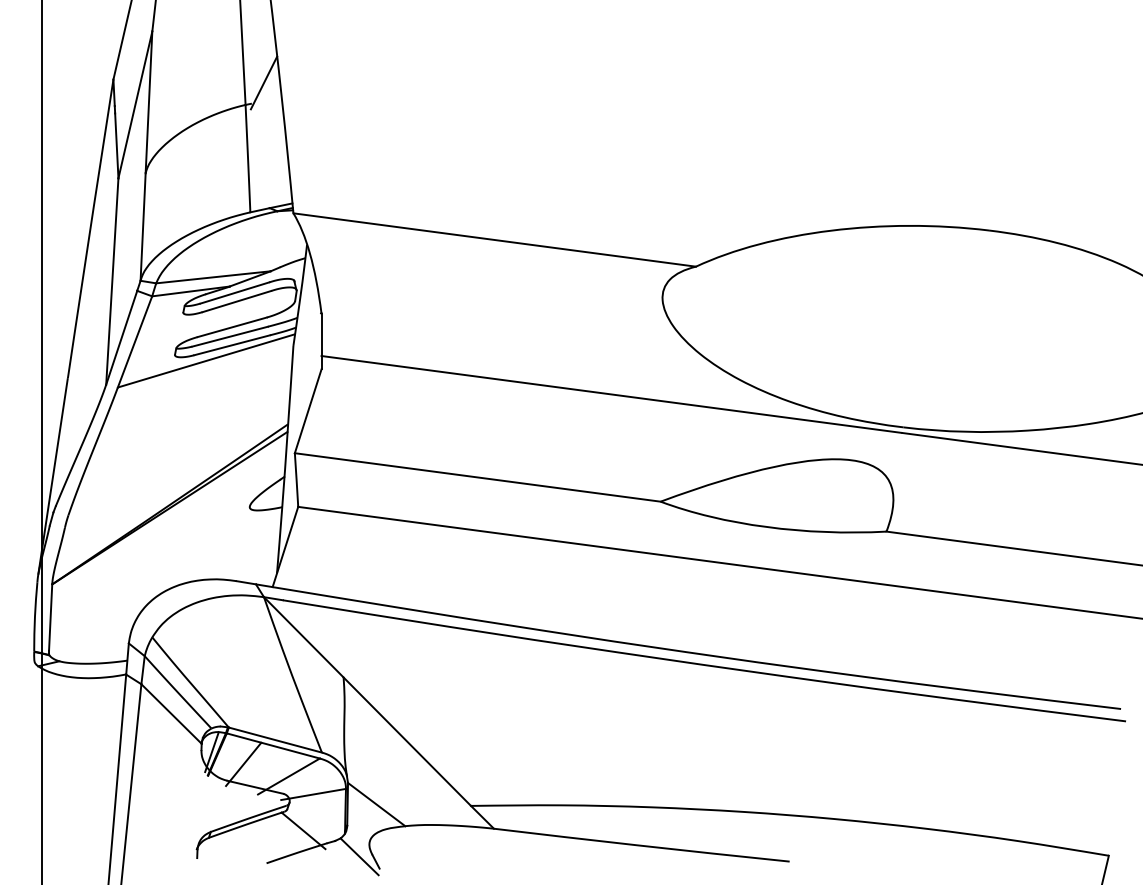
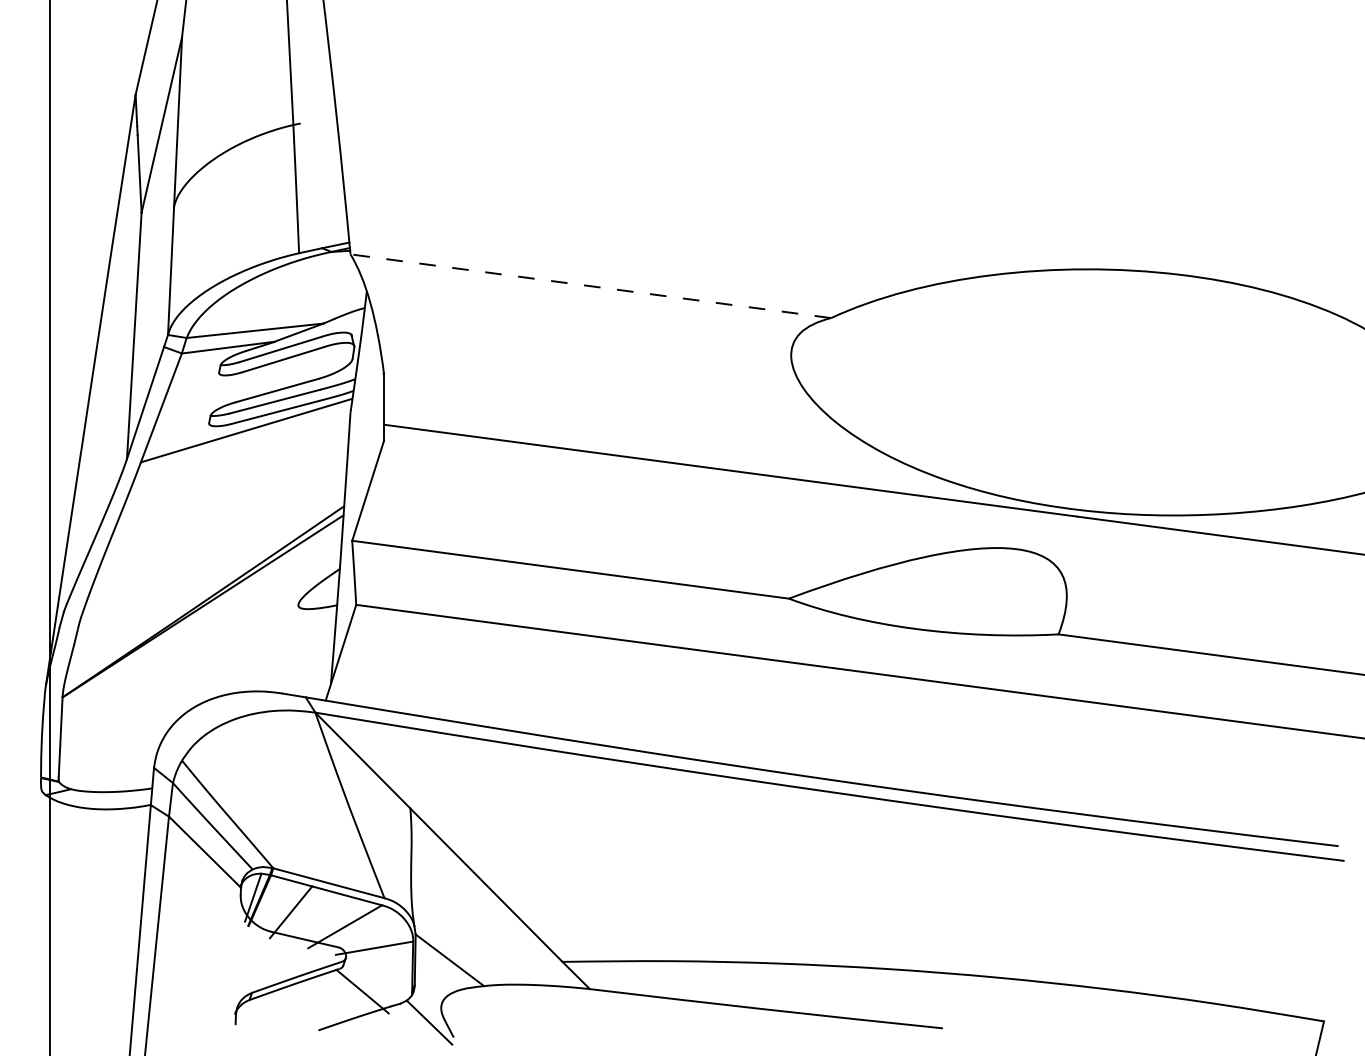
line: (264, 82) -> (315, 98), removed
line: (494, 240) -> (590, 286), solid -> dashed

